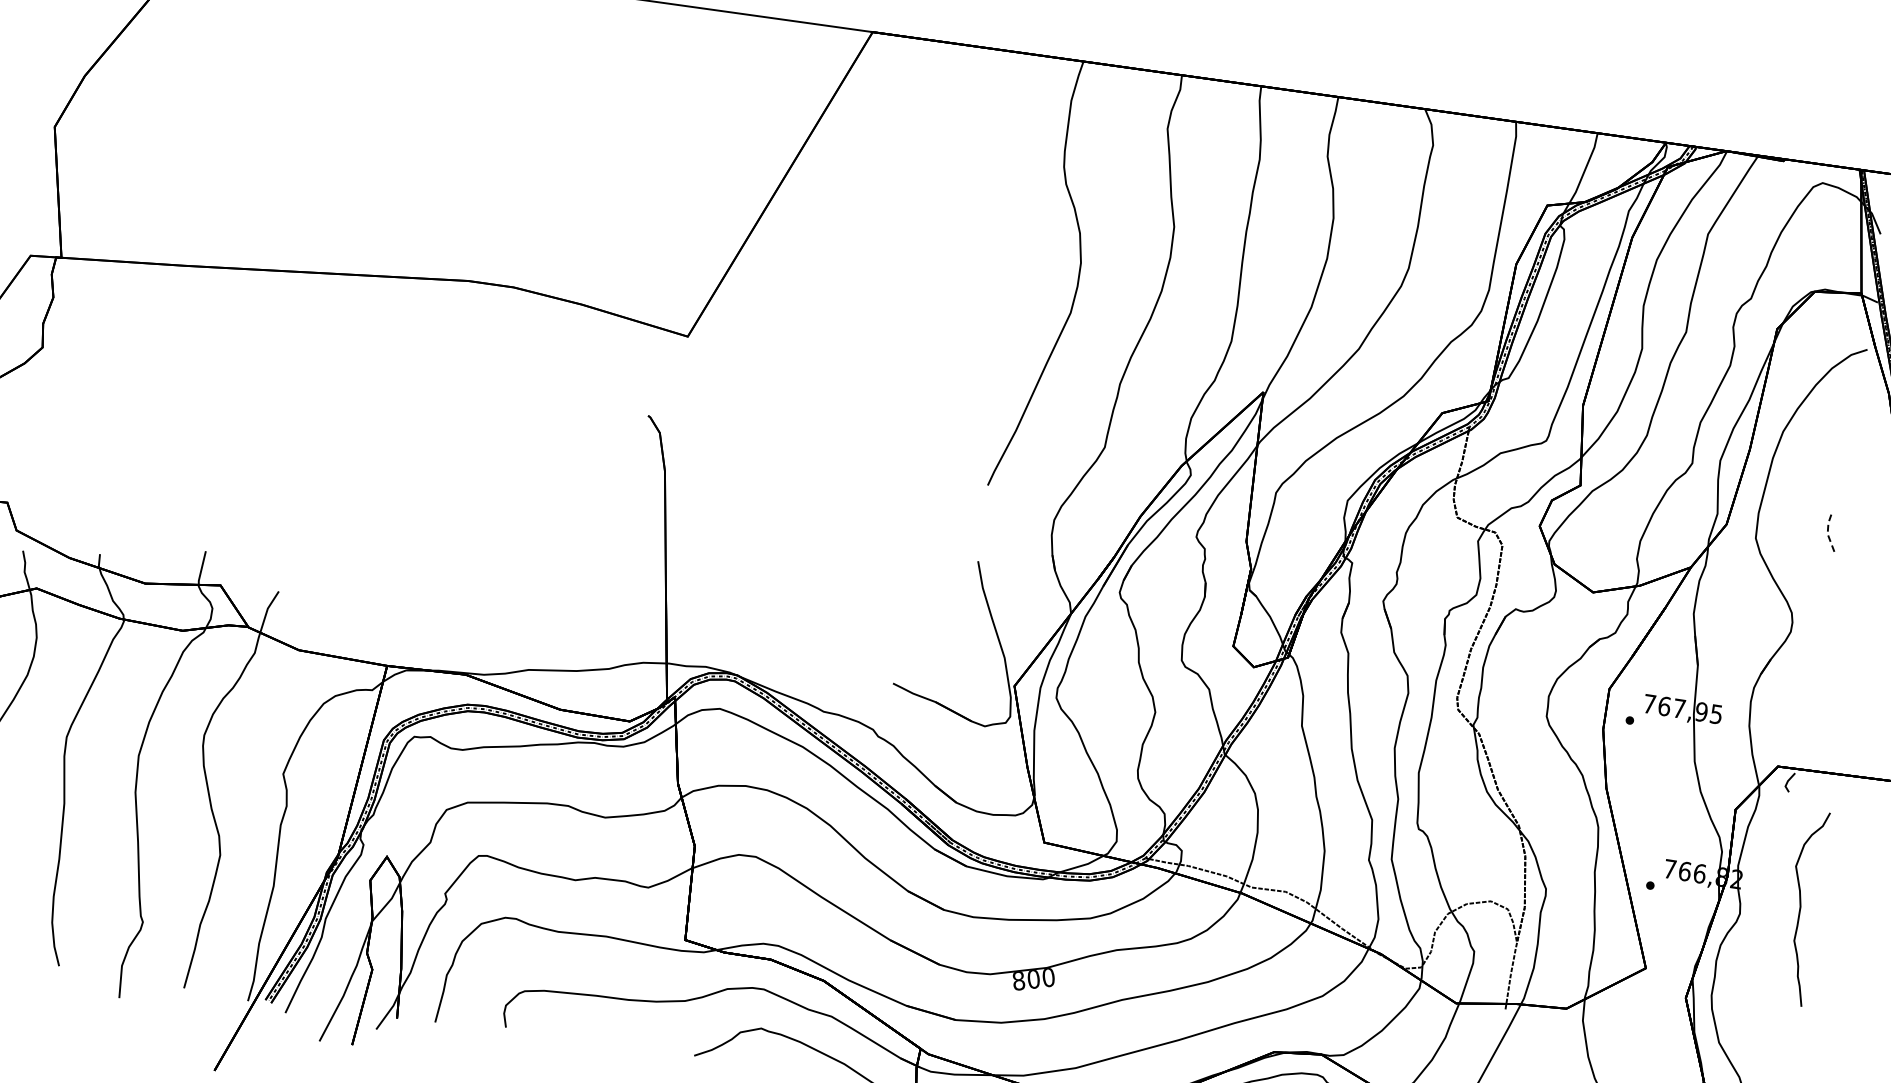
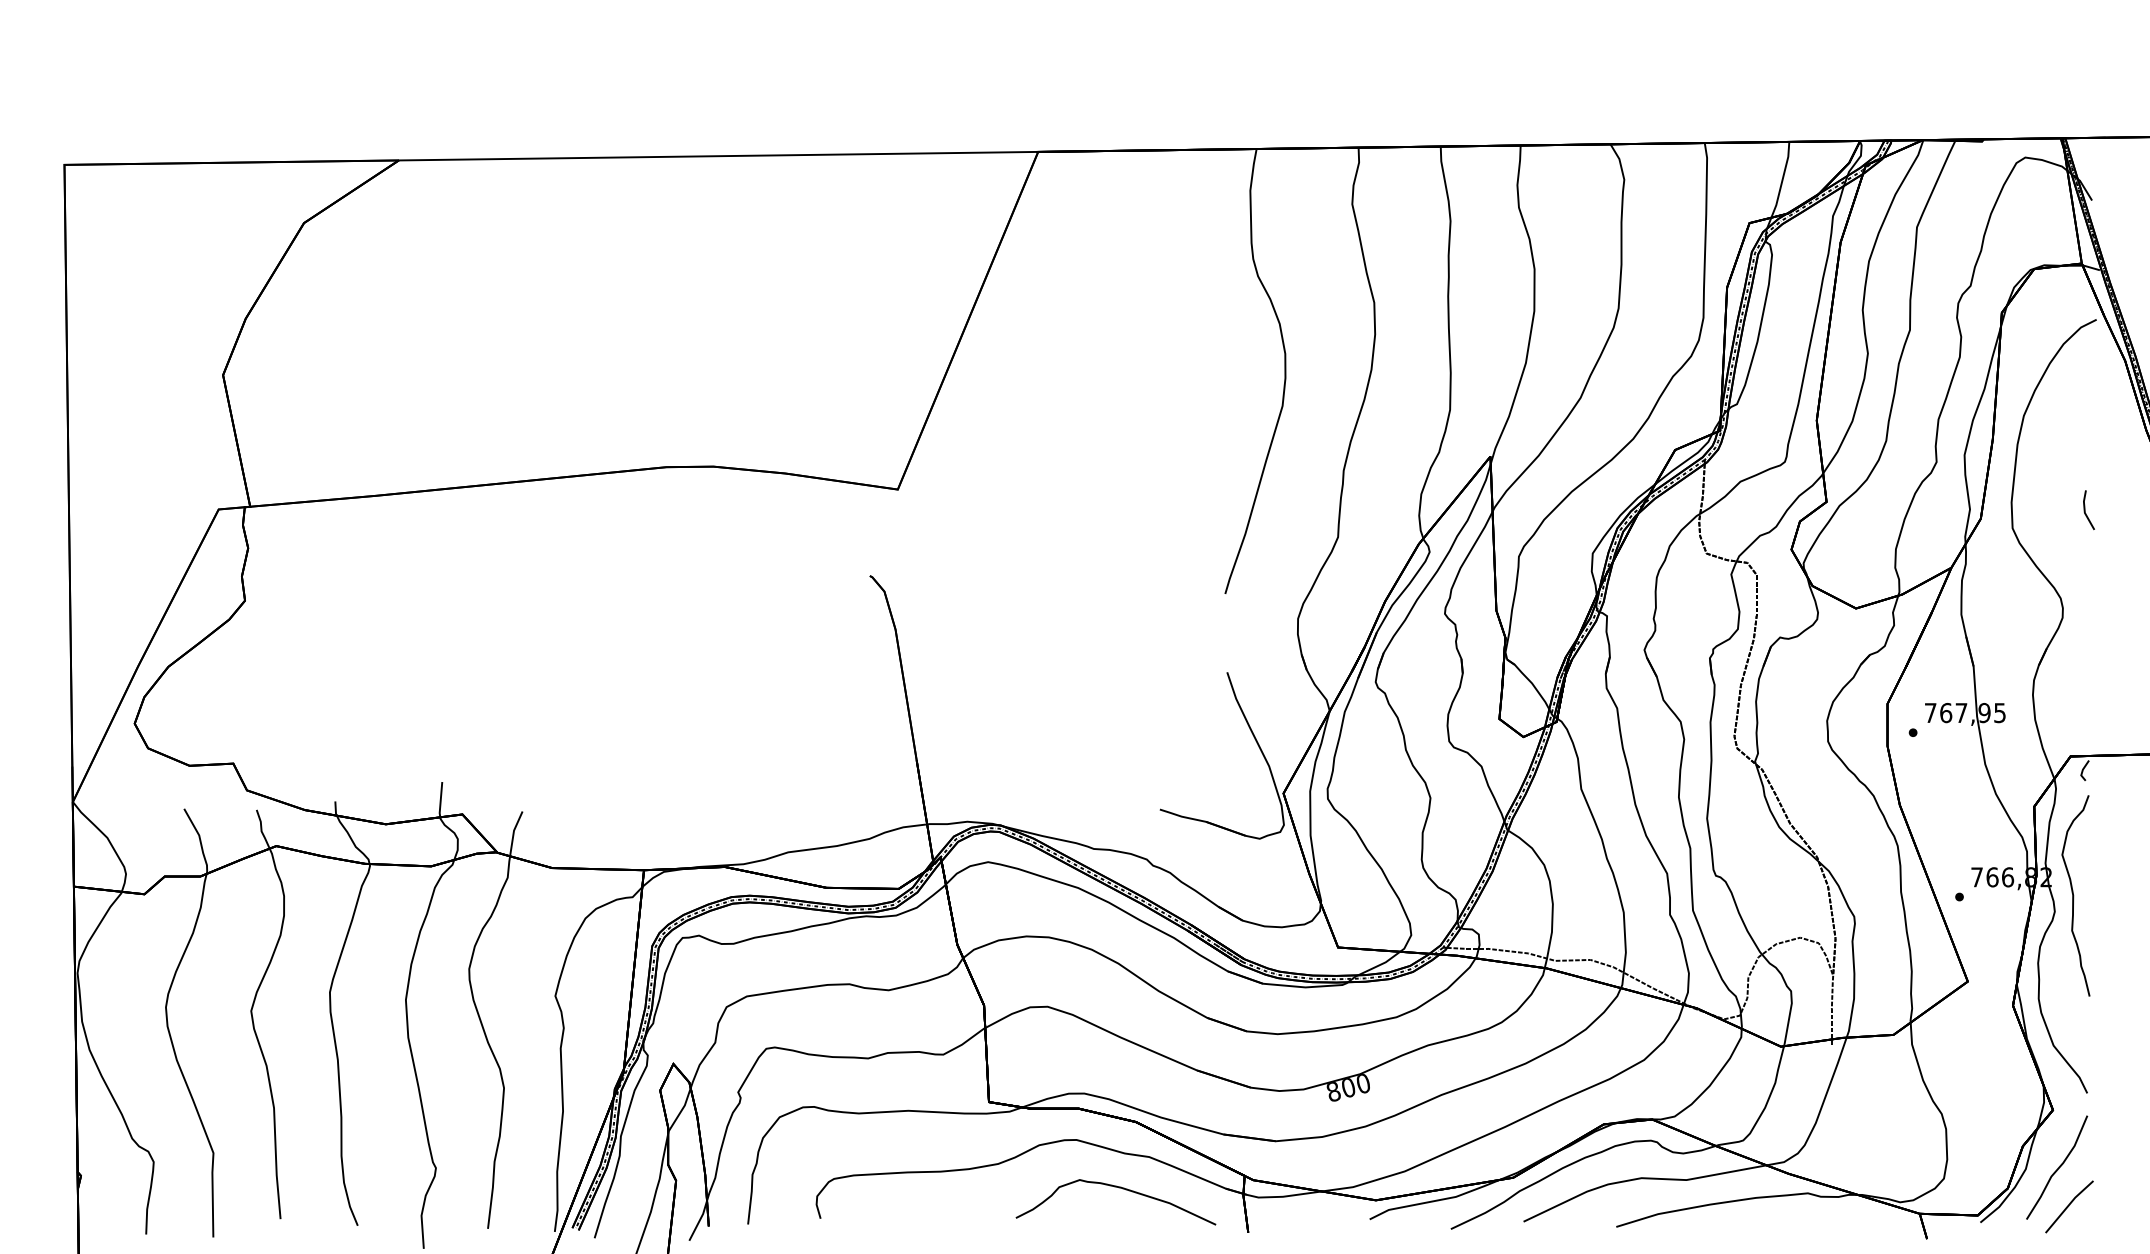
line: (1827, 532) -> (2084, 511), dashed -> solid
curve: (1801, 907) -> (2074, 895), moved

